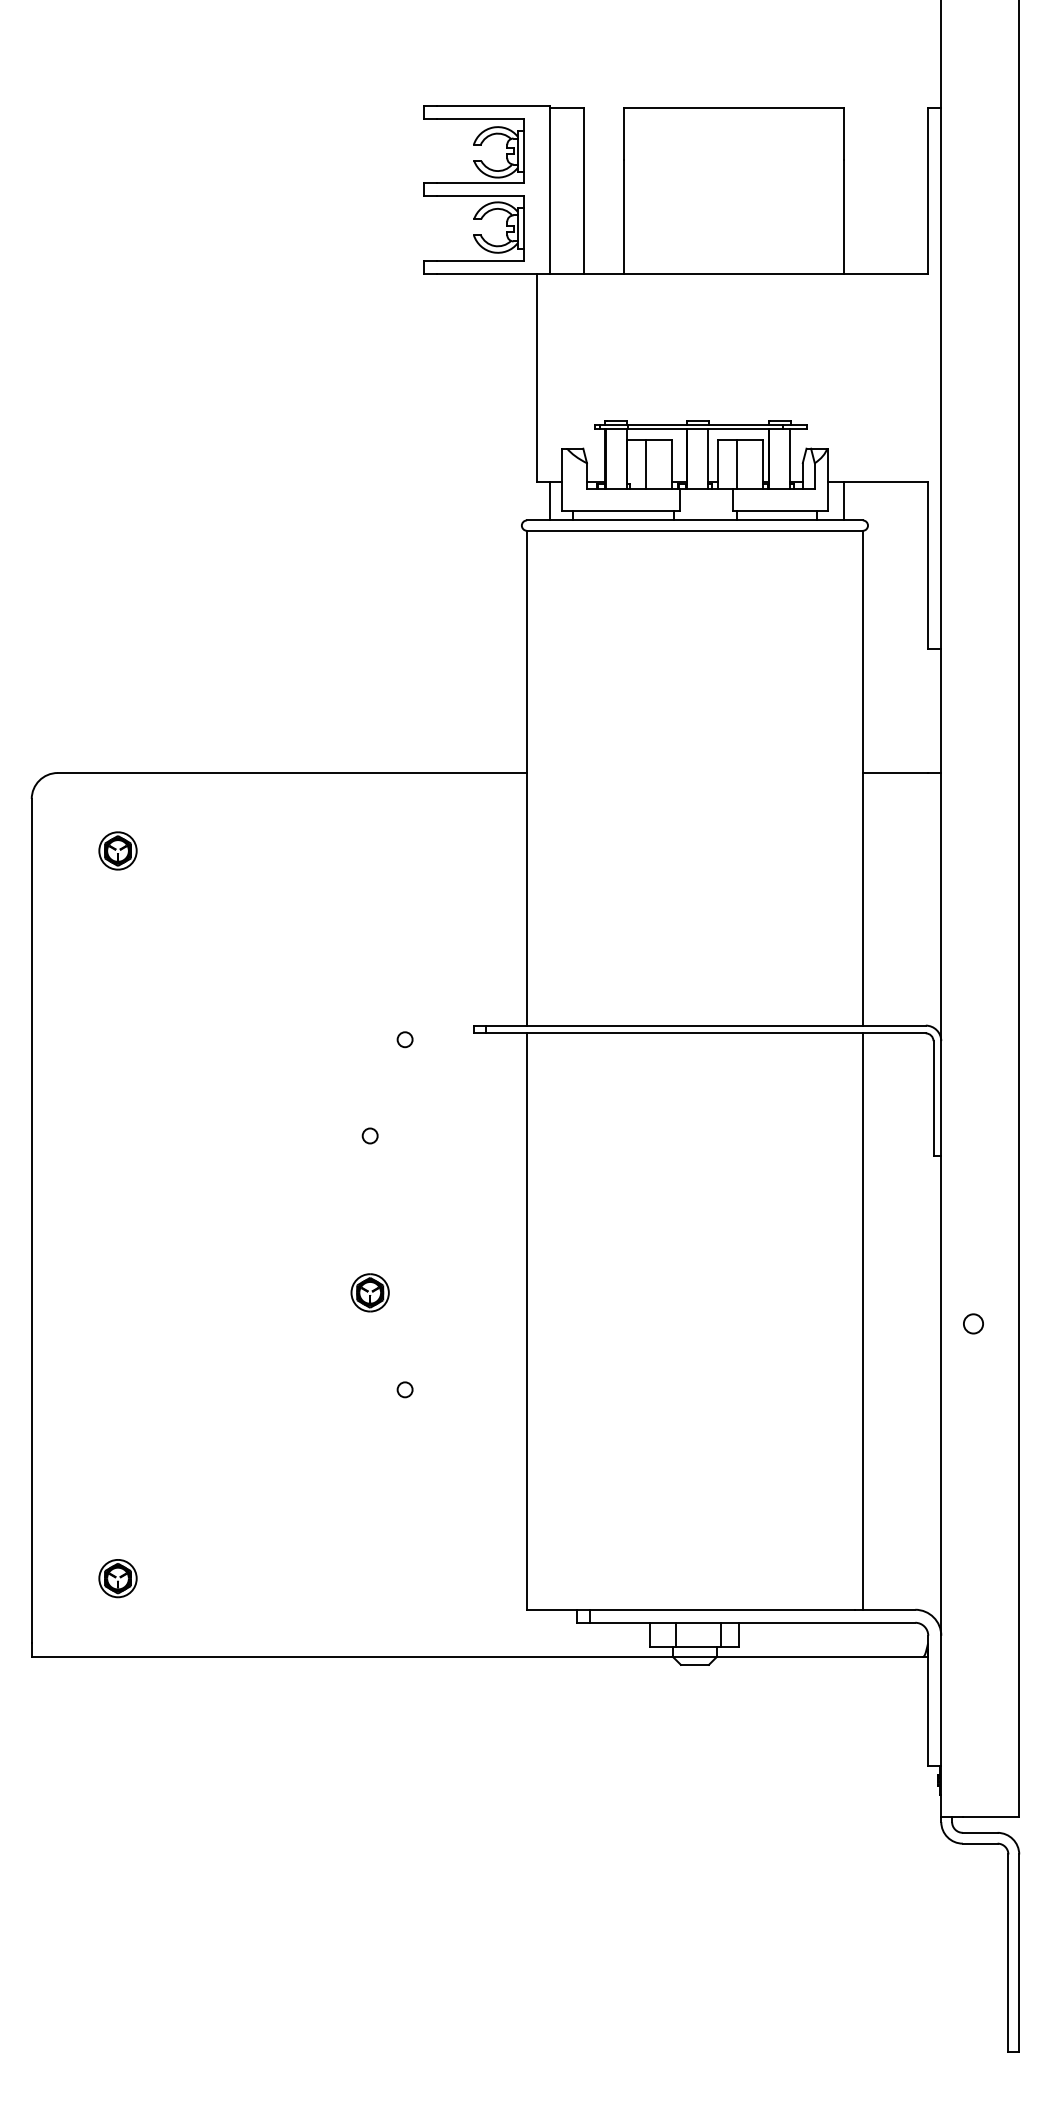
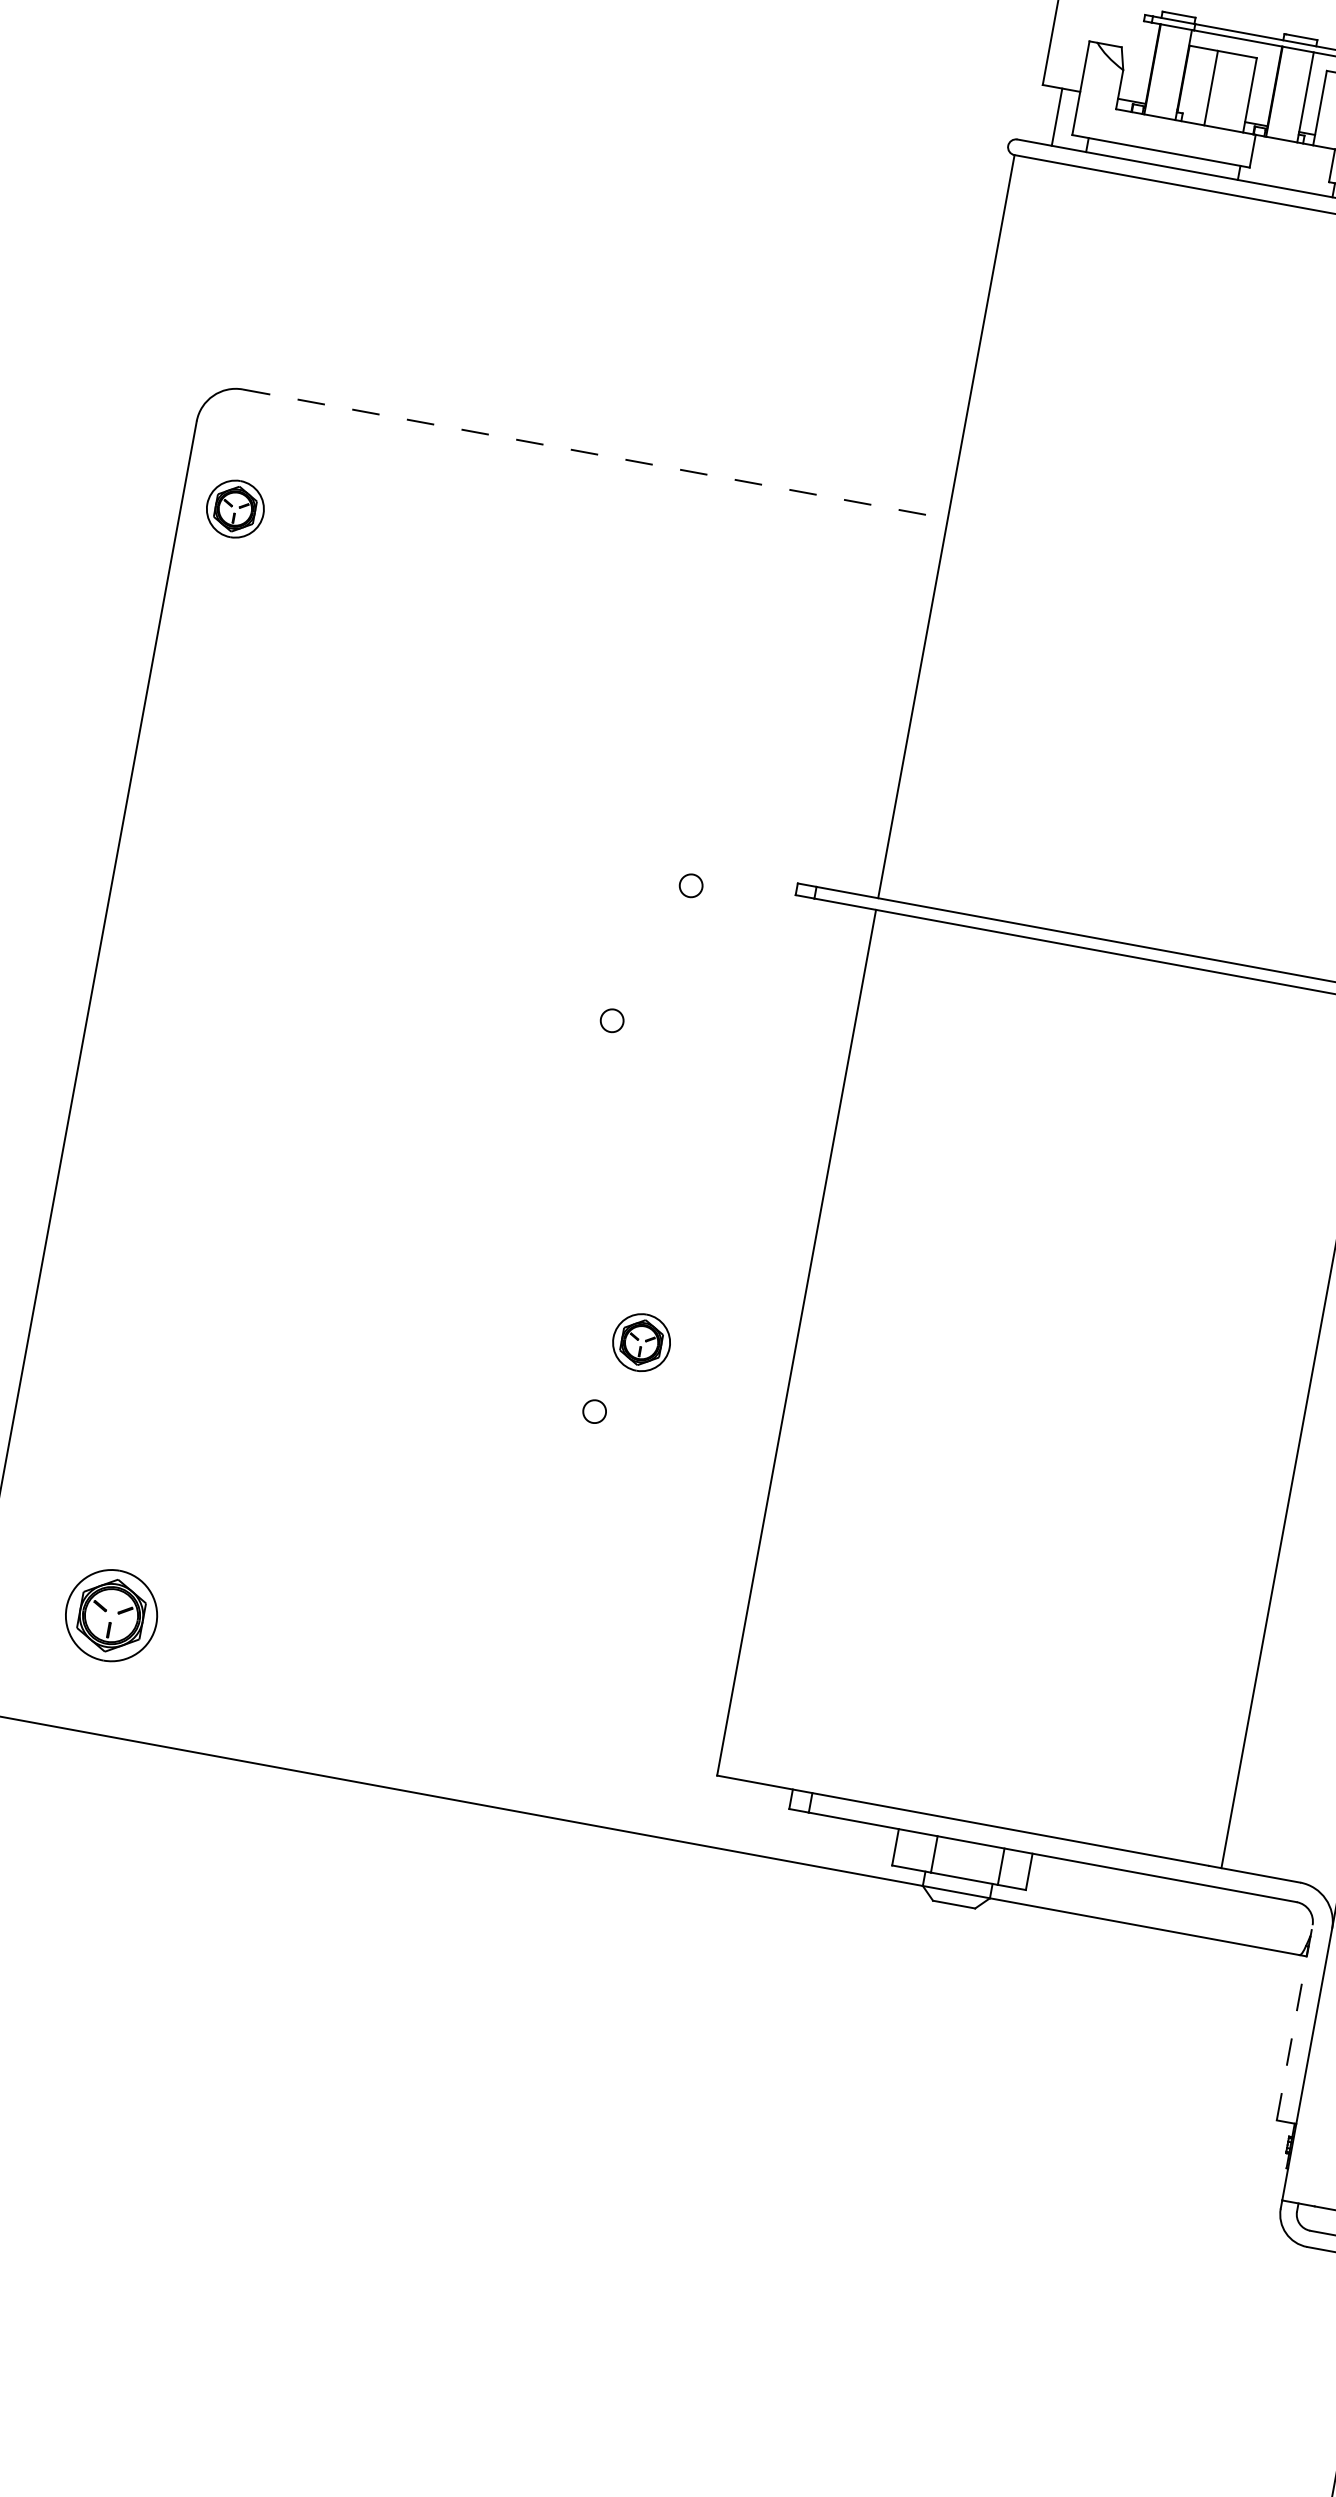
line: (292, 773) -> (595, 454), solid -> dashed
part: (117, 850) -> (234, 508), moved
part: (369, 1292) -> (640, 1341), moved
part: (117, 1578) -> (110, 1615), size x1.6
line: (928, 1700) -> (1295, 2022), solid -> dashed

